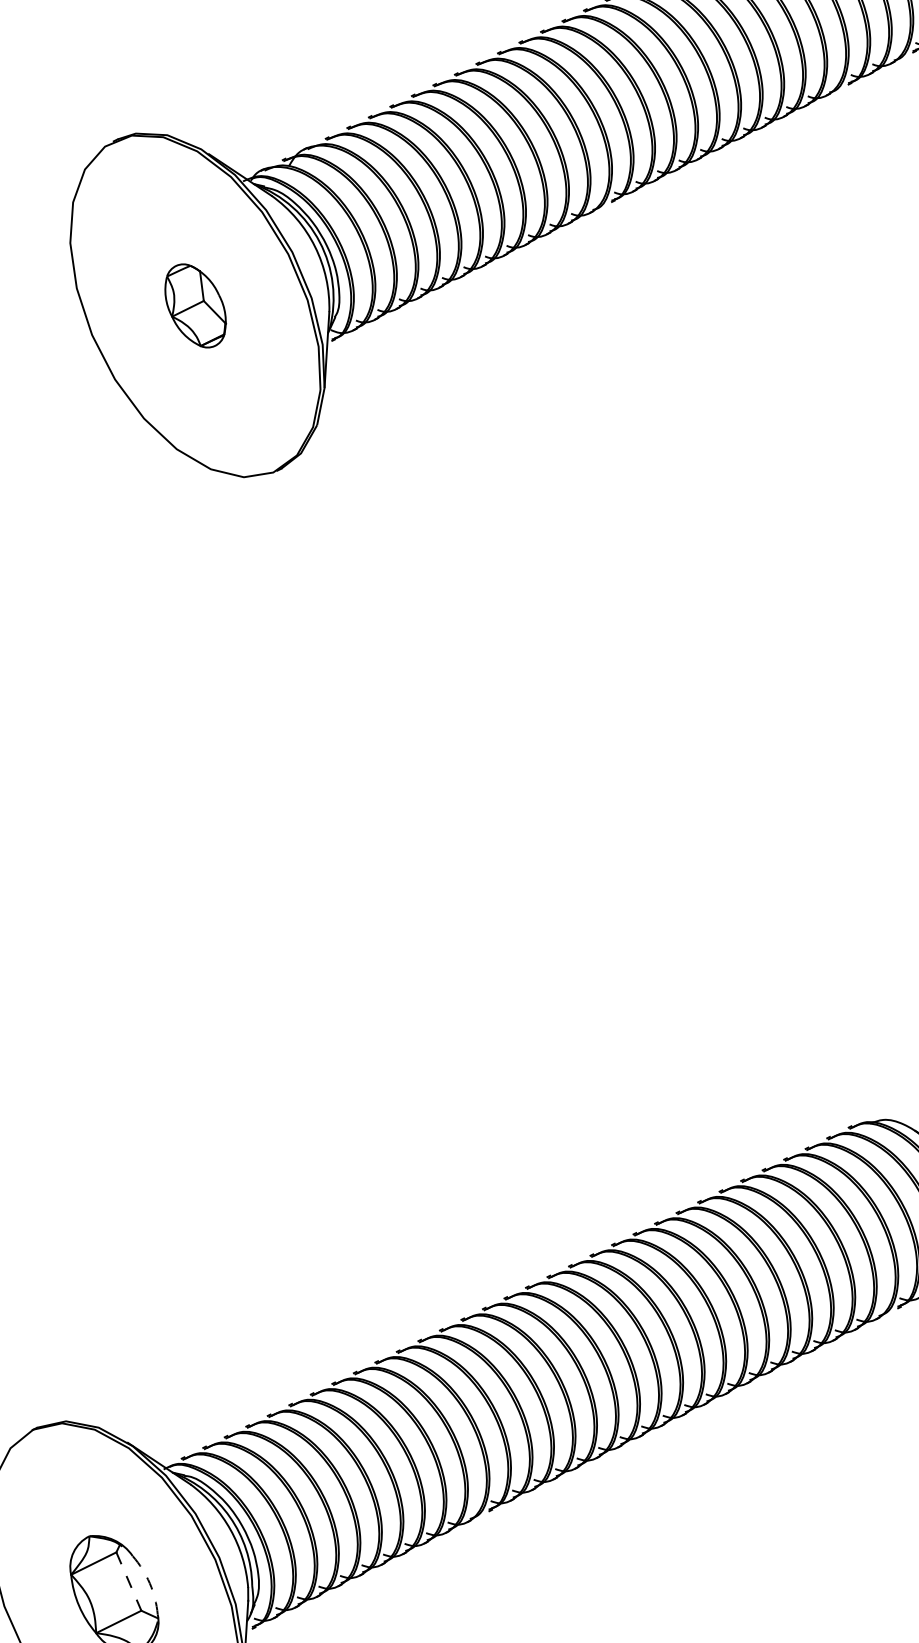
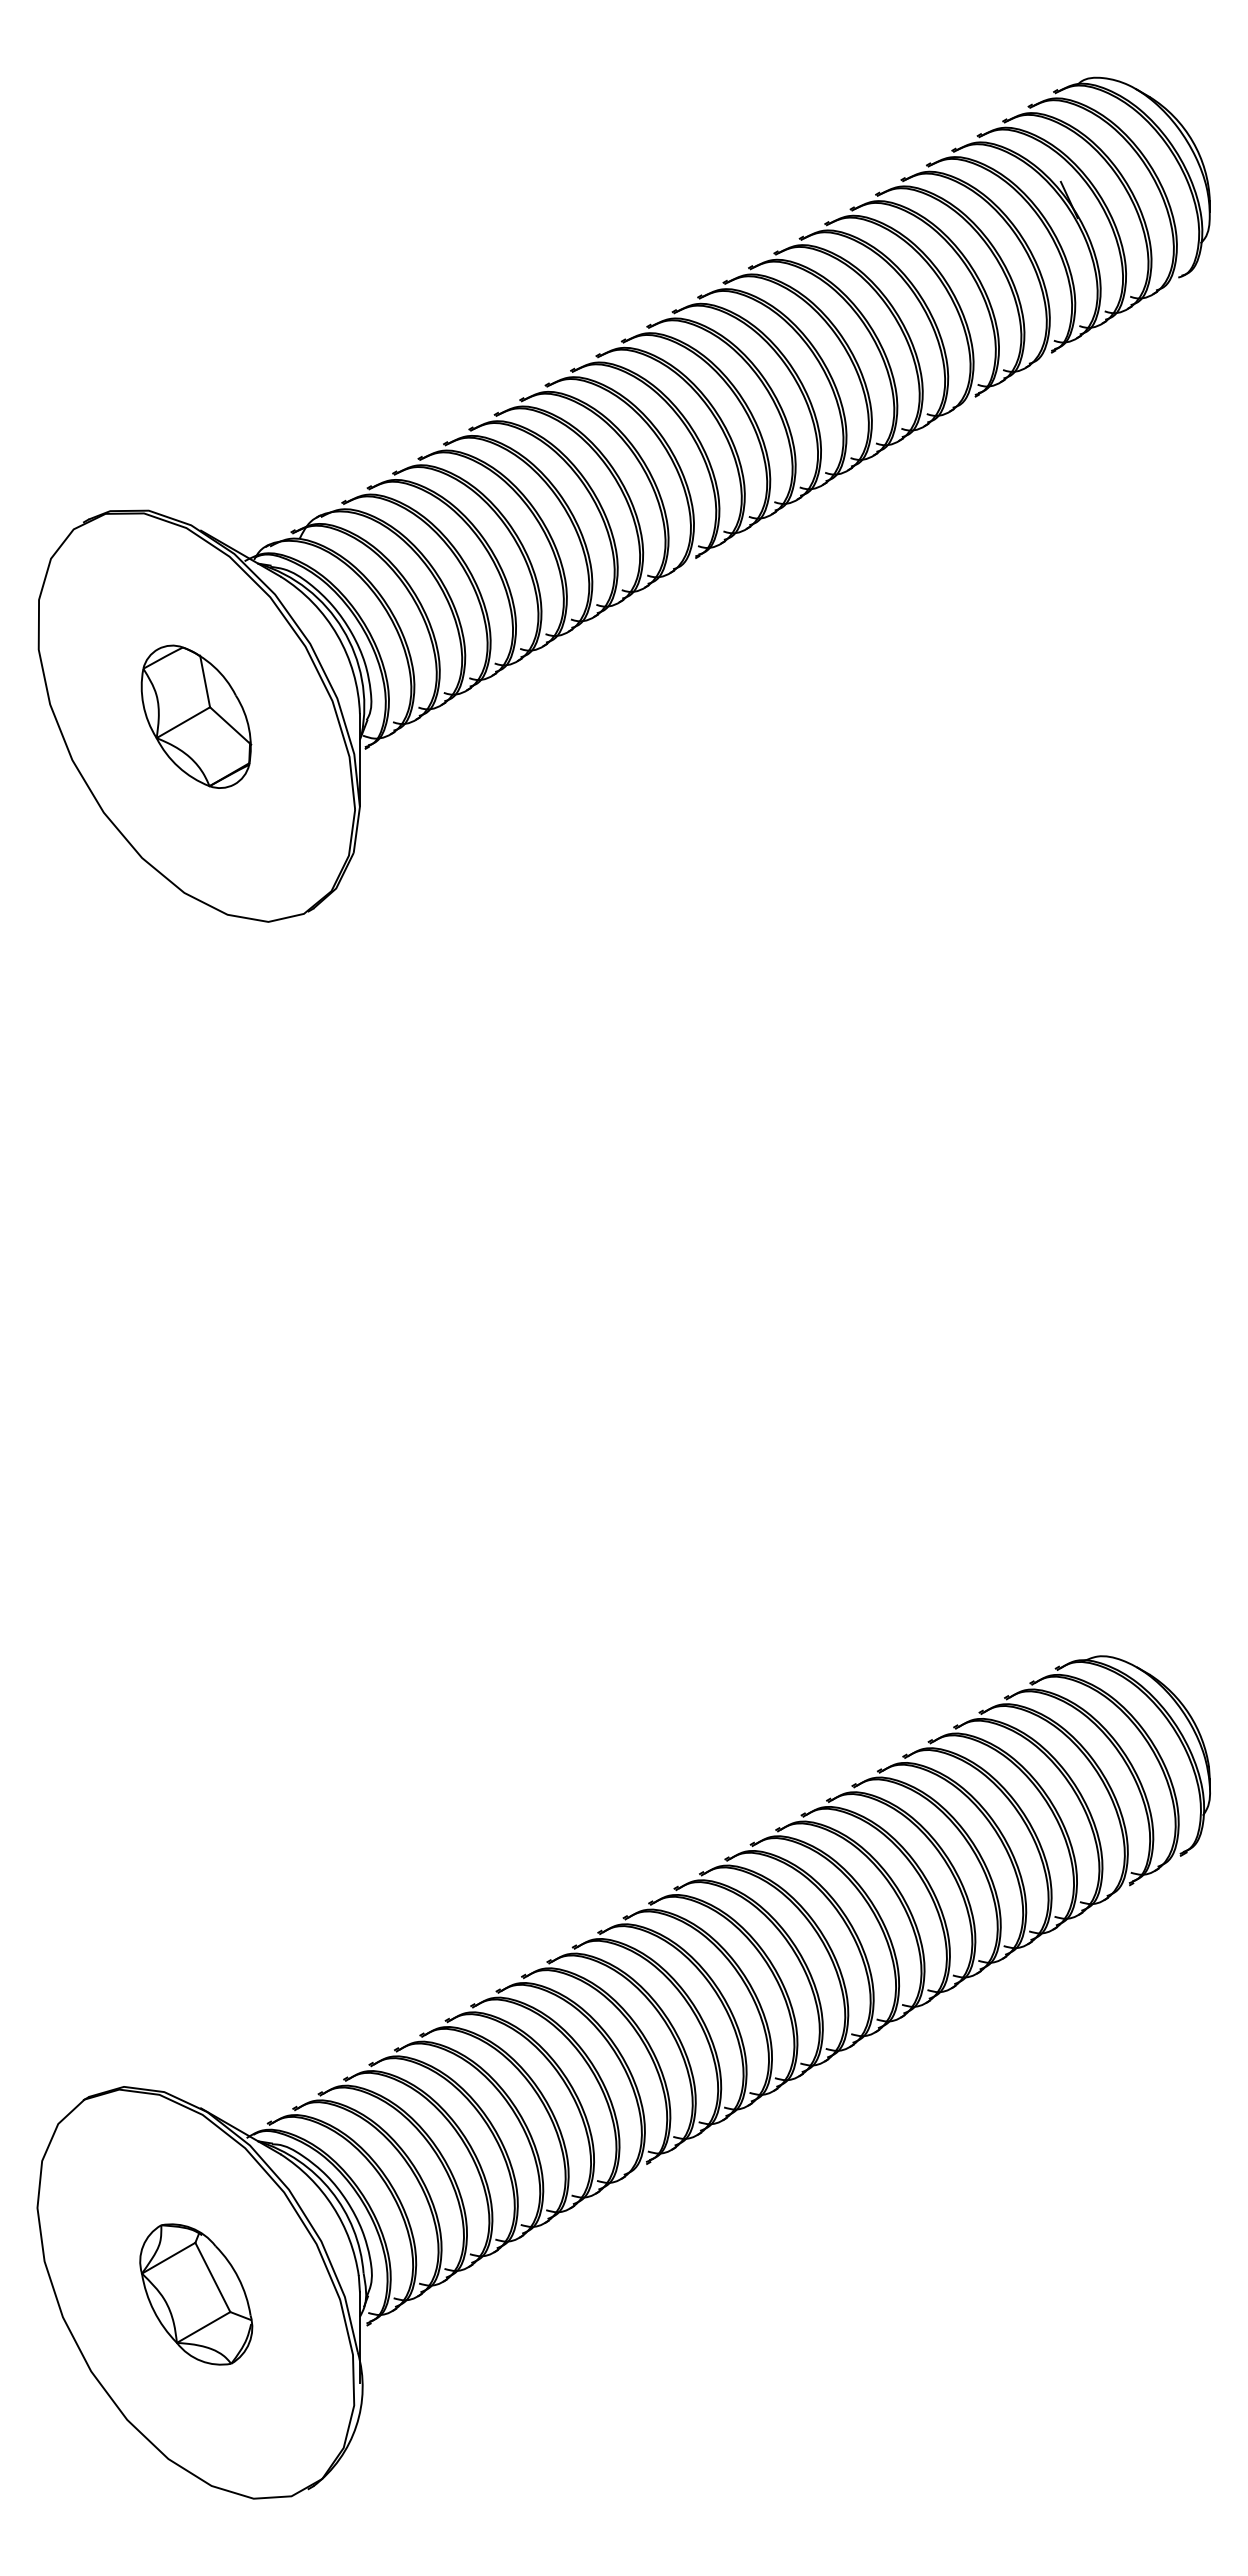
part: (195, 305) -> (196, 716), size x1.43
line: (128, 1581) -> (212, 2277), dashed -> solid
arc: (149, 1583) -> (238, 2278), dashed -> solid

